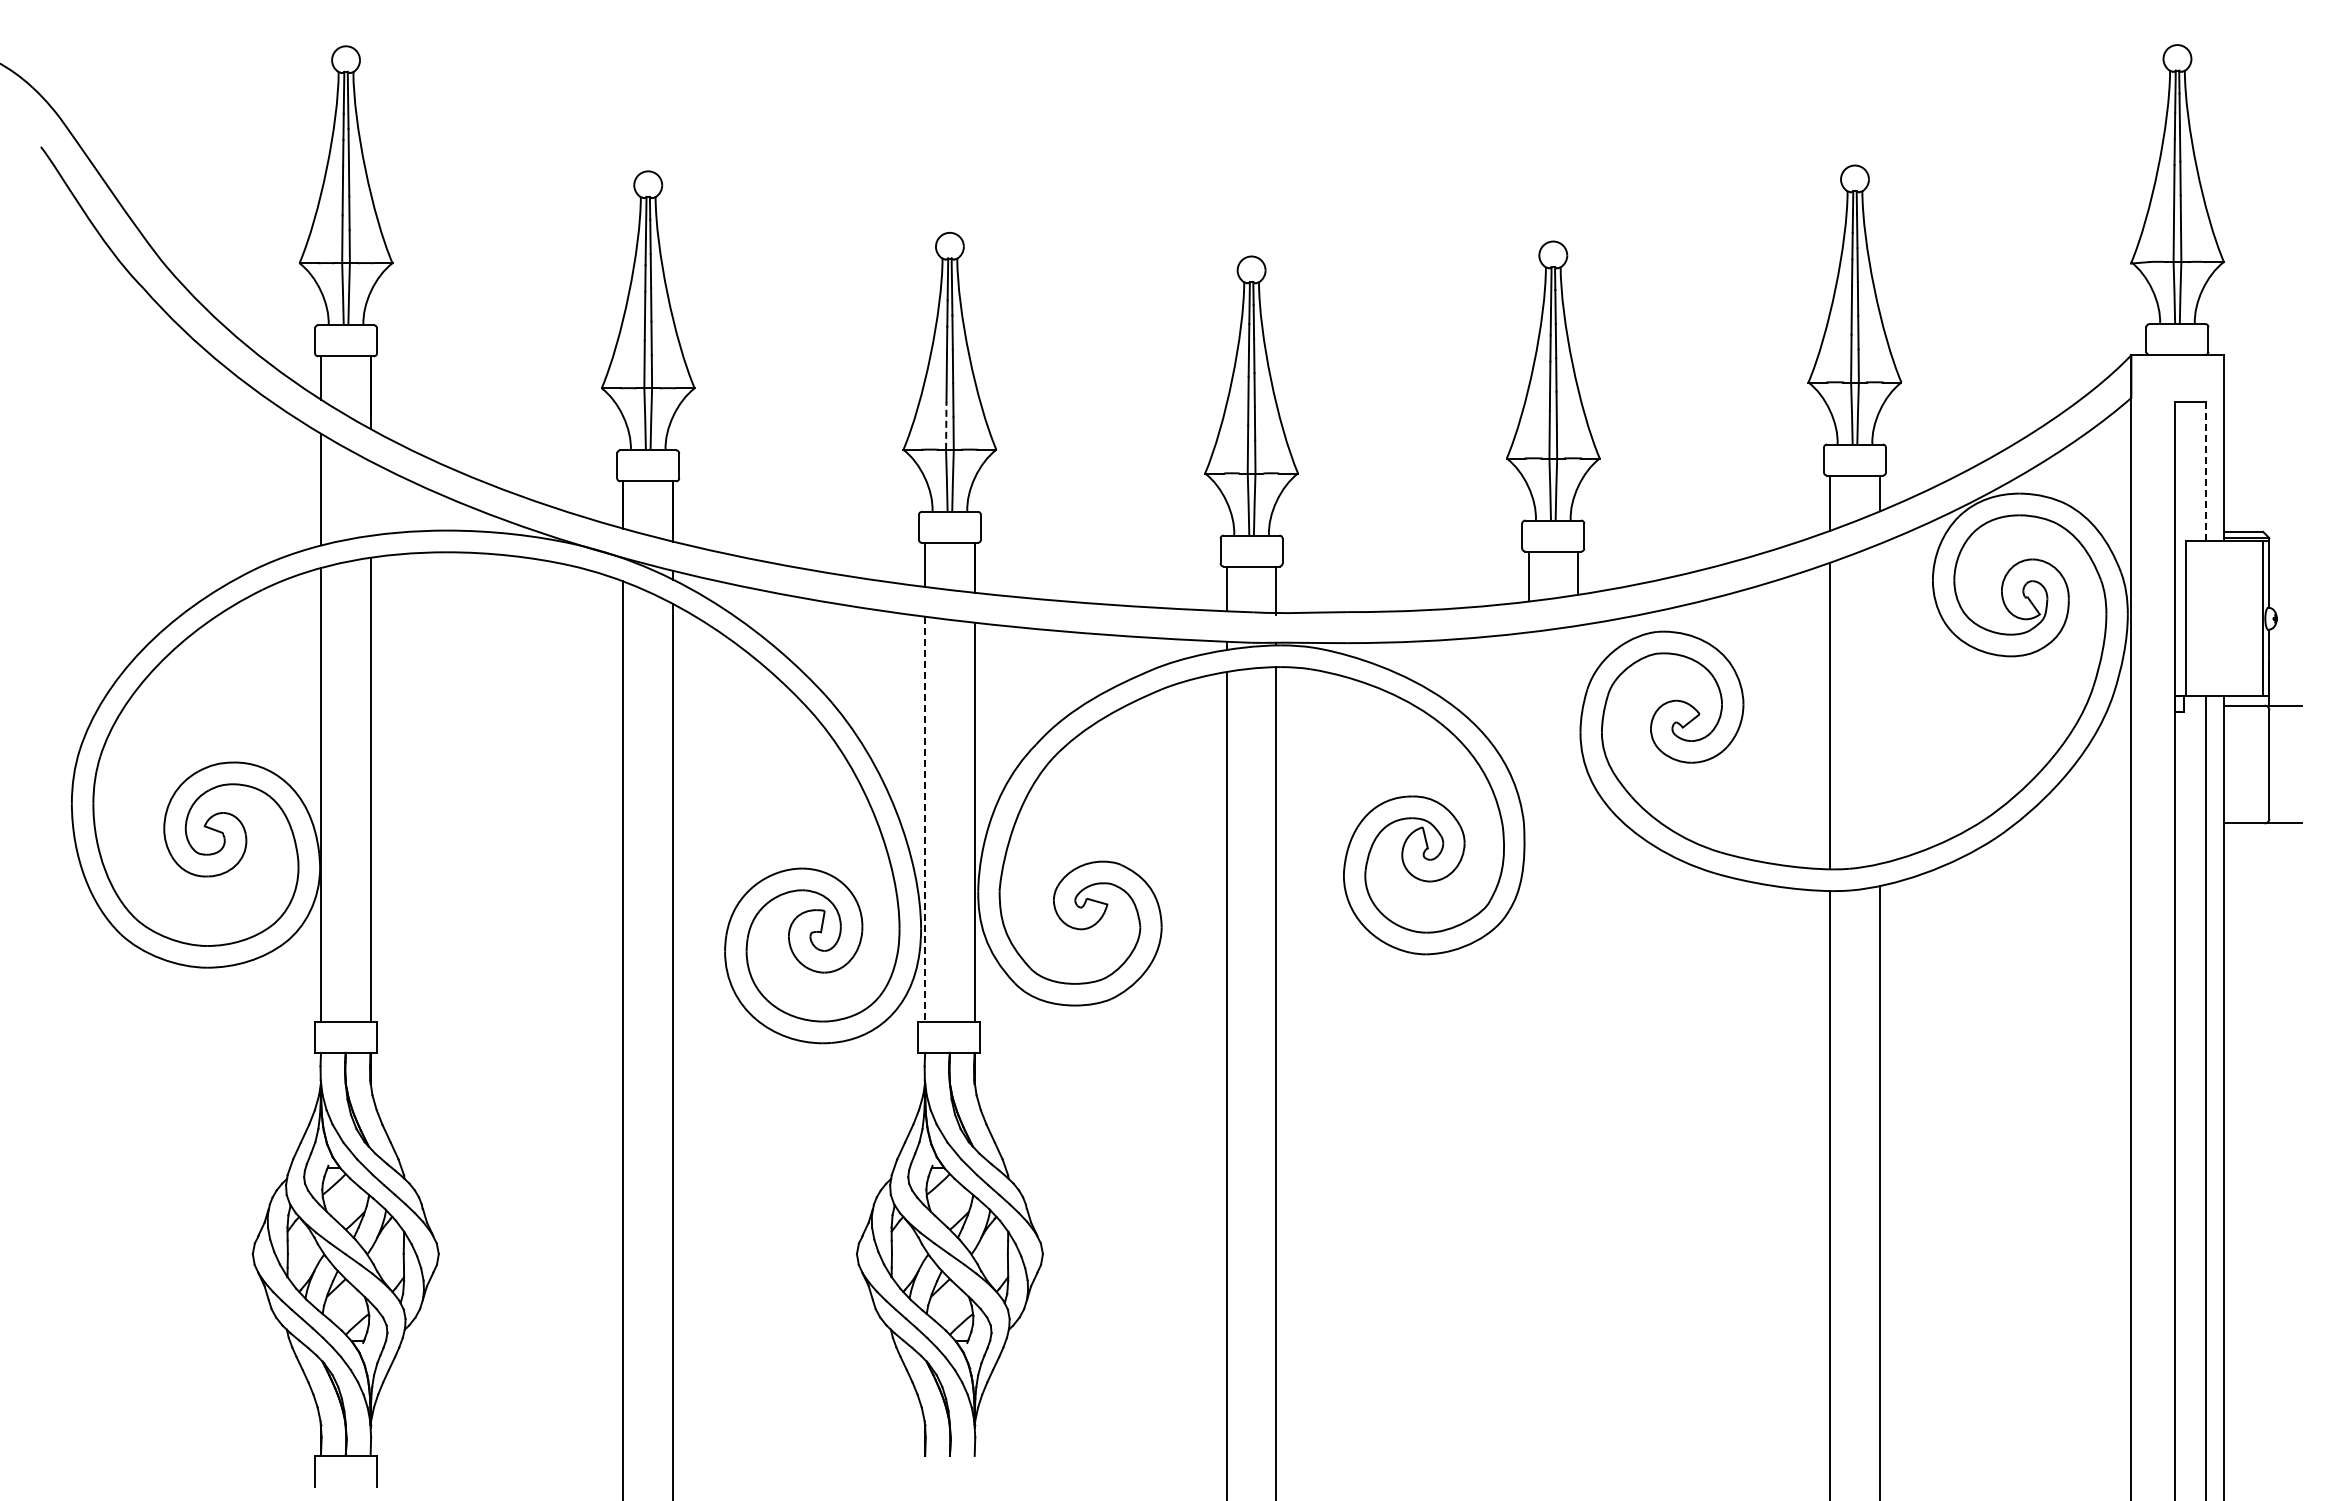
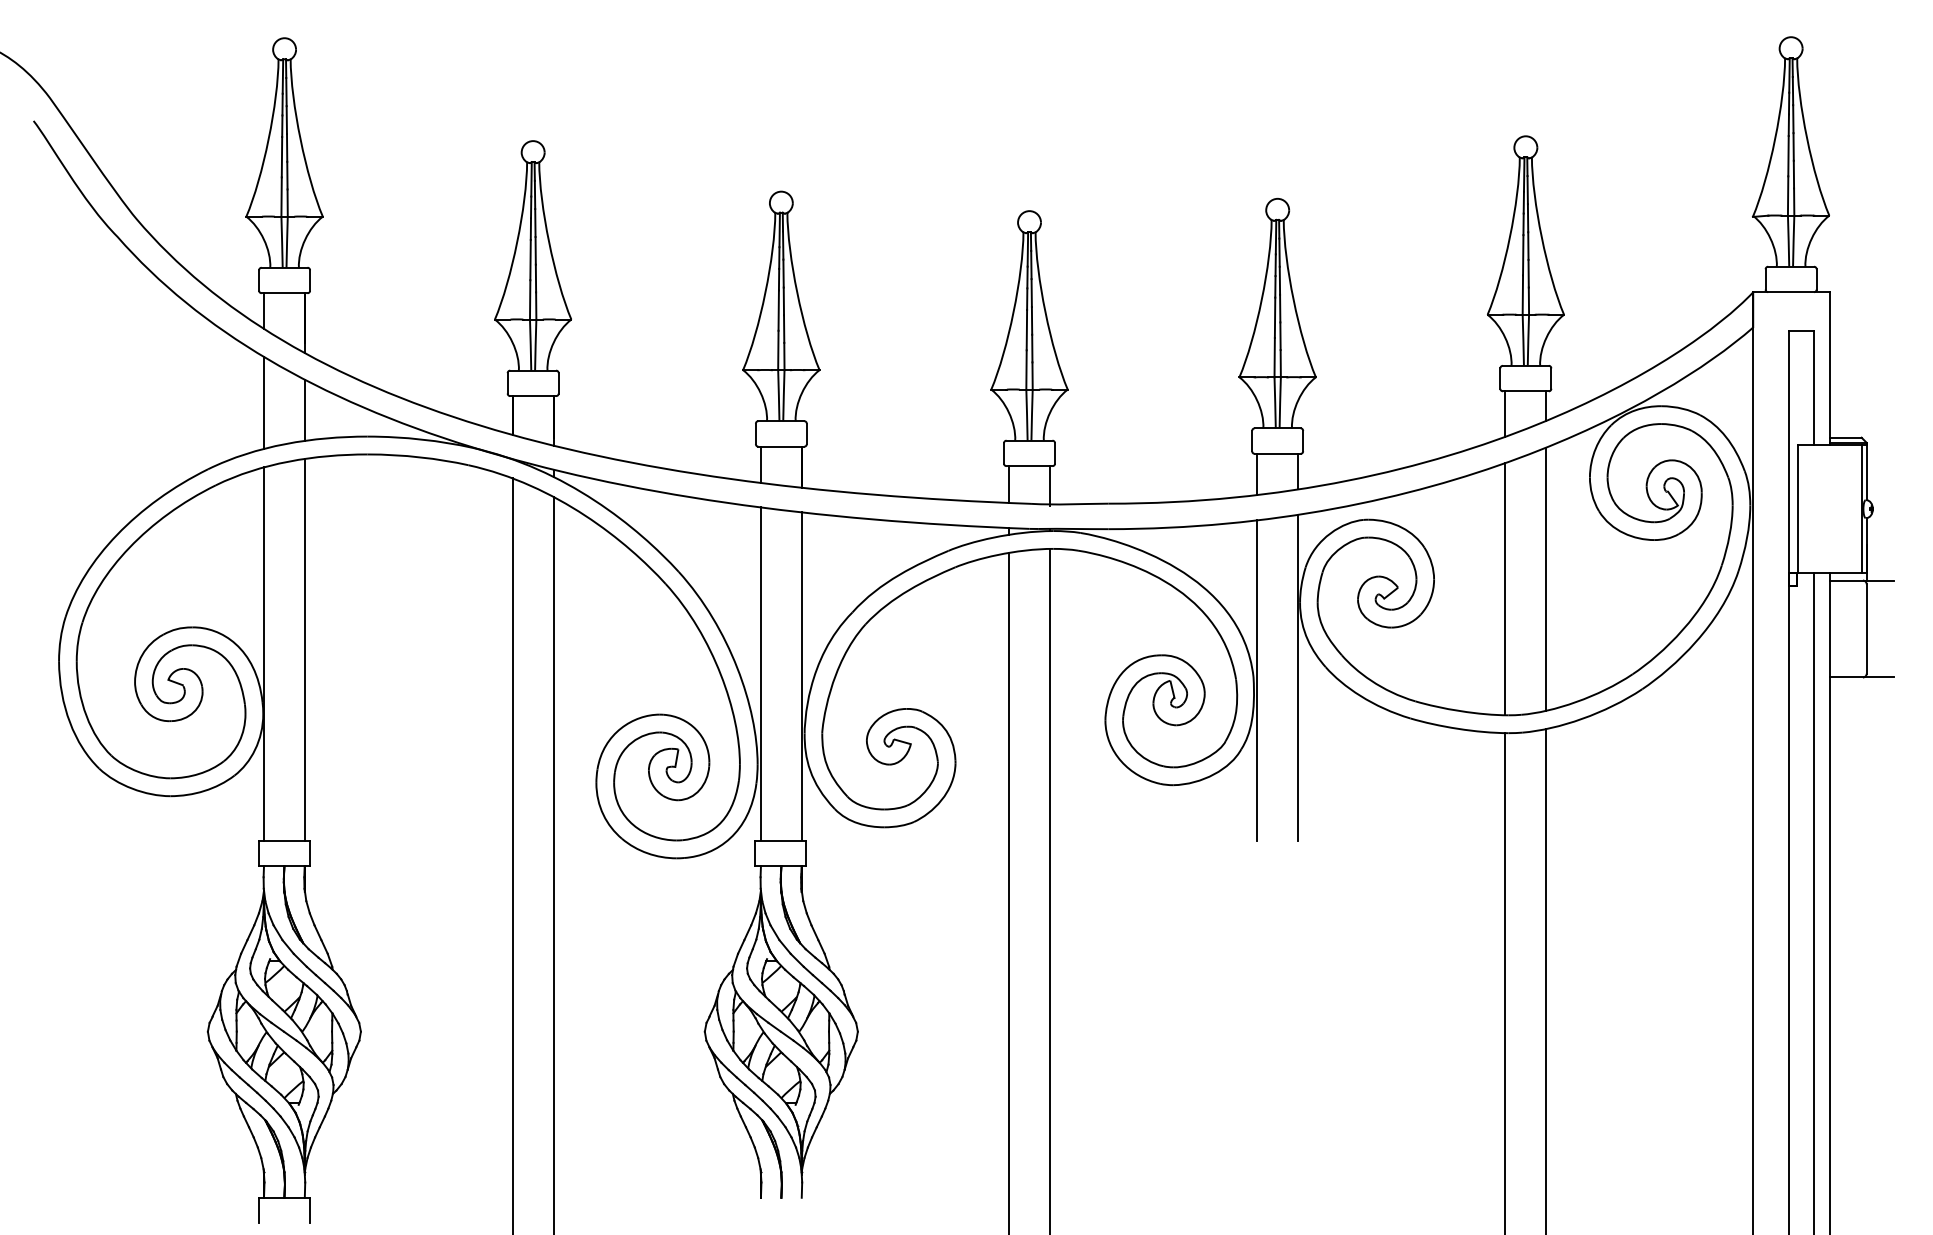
line: (946, 425) -> (778, 350), dashed -> solid
line: (2205, 471) -> (1814, 387), dashed -> solid
line: (370, 498) -> (304, 410), added
line: (1879, 703) -> (1546, 578), added
line: (925, 818) -> (761, 673), dashed -> solid
line: (1578, 823) -> (1298, 677), added
line: (1528, 826) -> (1257, 680), added

